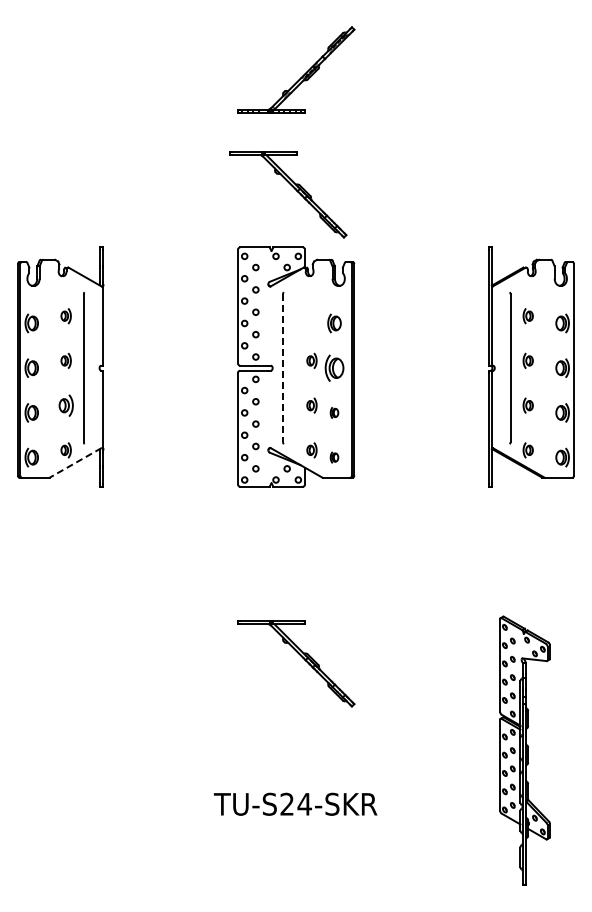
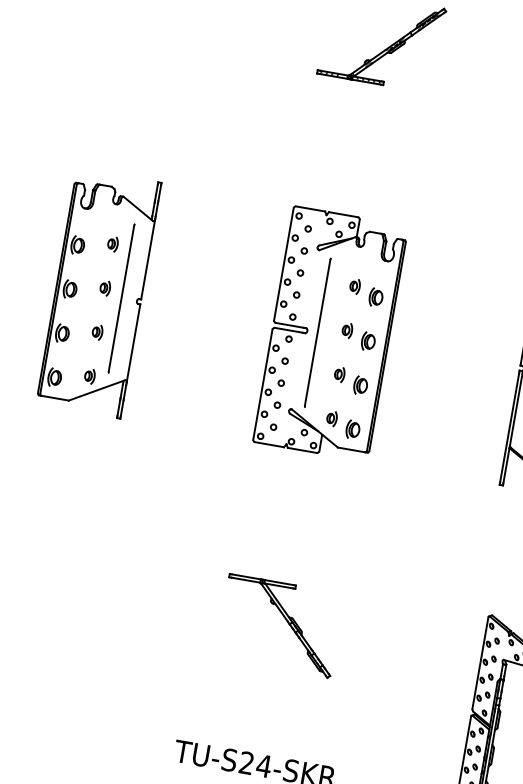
part: (293, 188) -> (358, 157), removed
part: (311, 316) -> (354, 286), added
part: (334, 367) -> (368, 340), size x0.71
line: (283, 368) -> (318, 333), dashed -> solid
part: (65, 405) -> (96, 332), size x0.71
part: (334, 412) -> (360, 385), size x1.67
part: (334, 457) -> (352, 429), size x1.67
line: (75, 462) -> (96, 389), dashed -> solid

